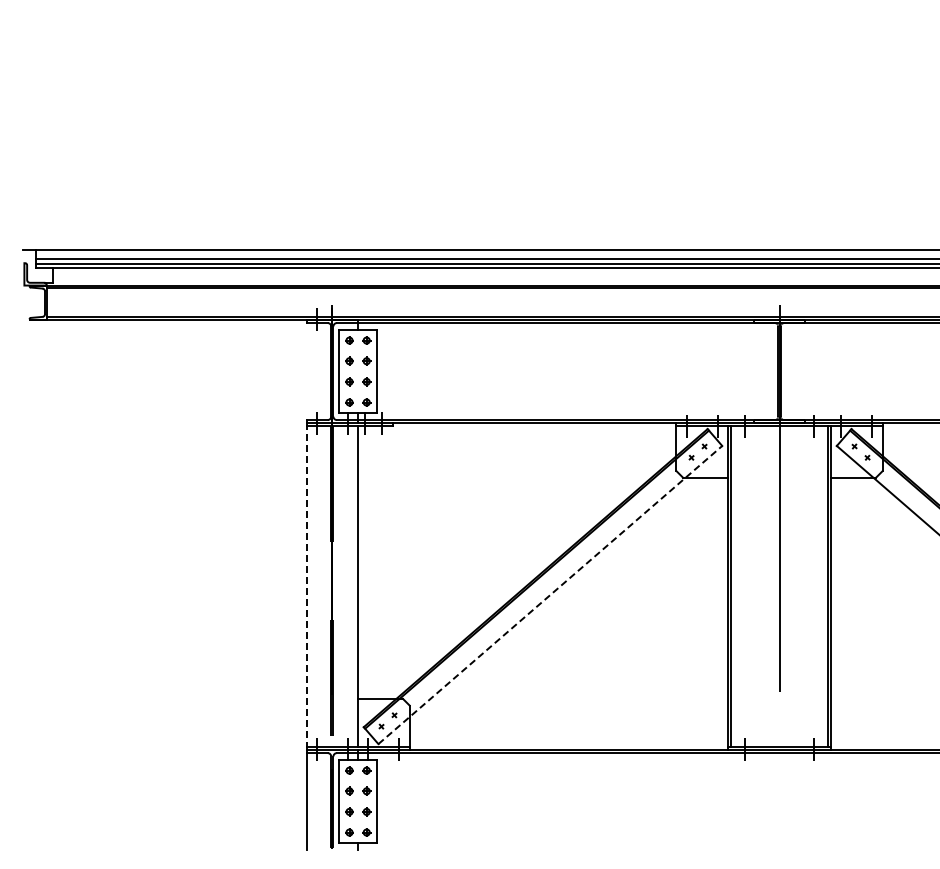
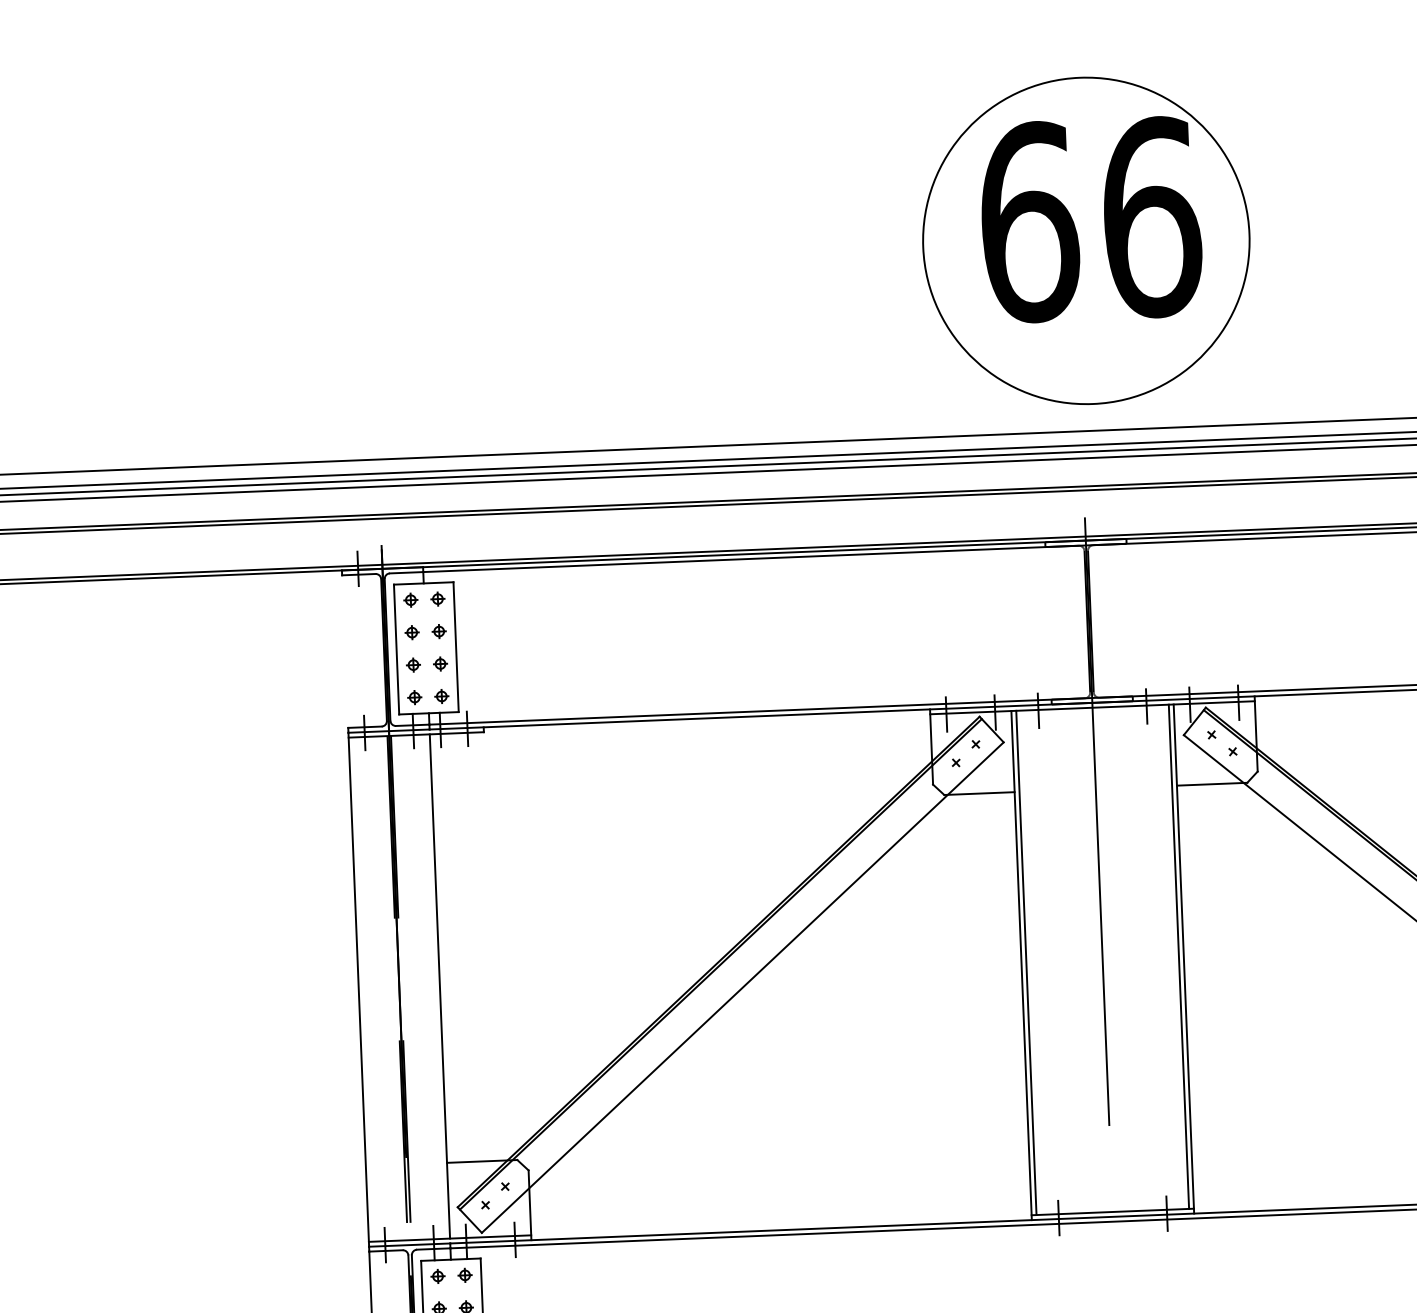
part: (787, 129) -> (1086, 240), added
line: (306, 587) -> (358, 991), dashed -> solid
line: (550, 595) -> (743, 988), dashed -> solid

